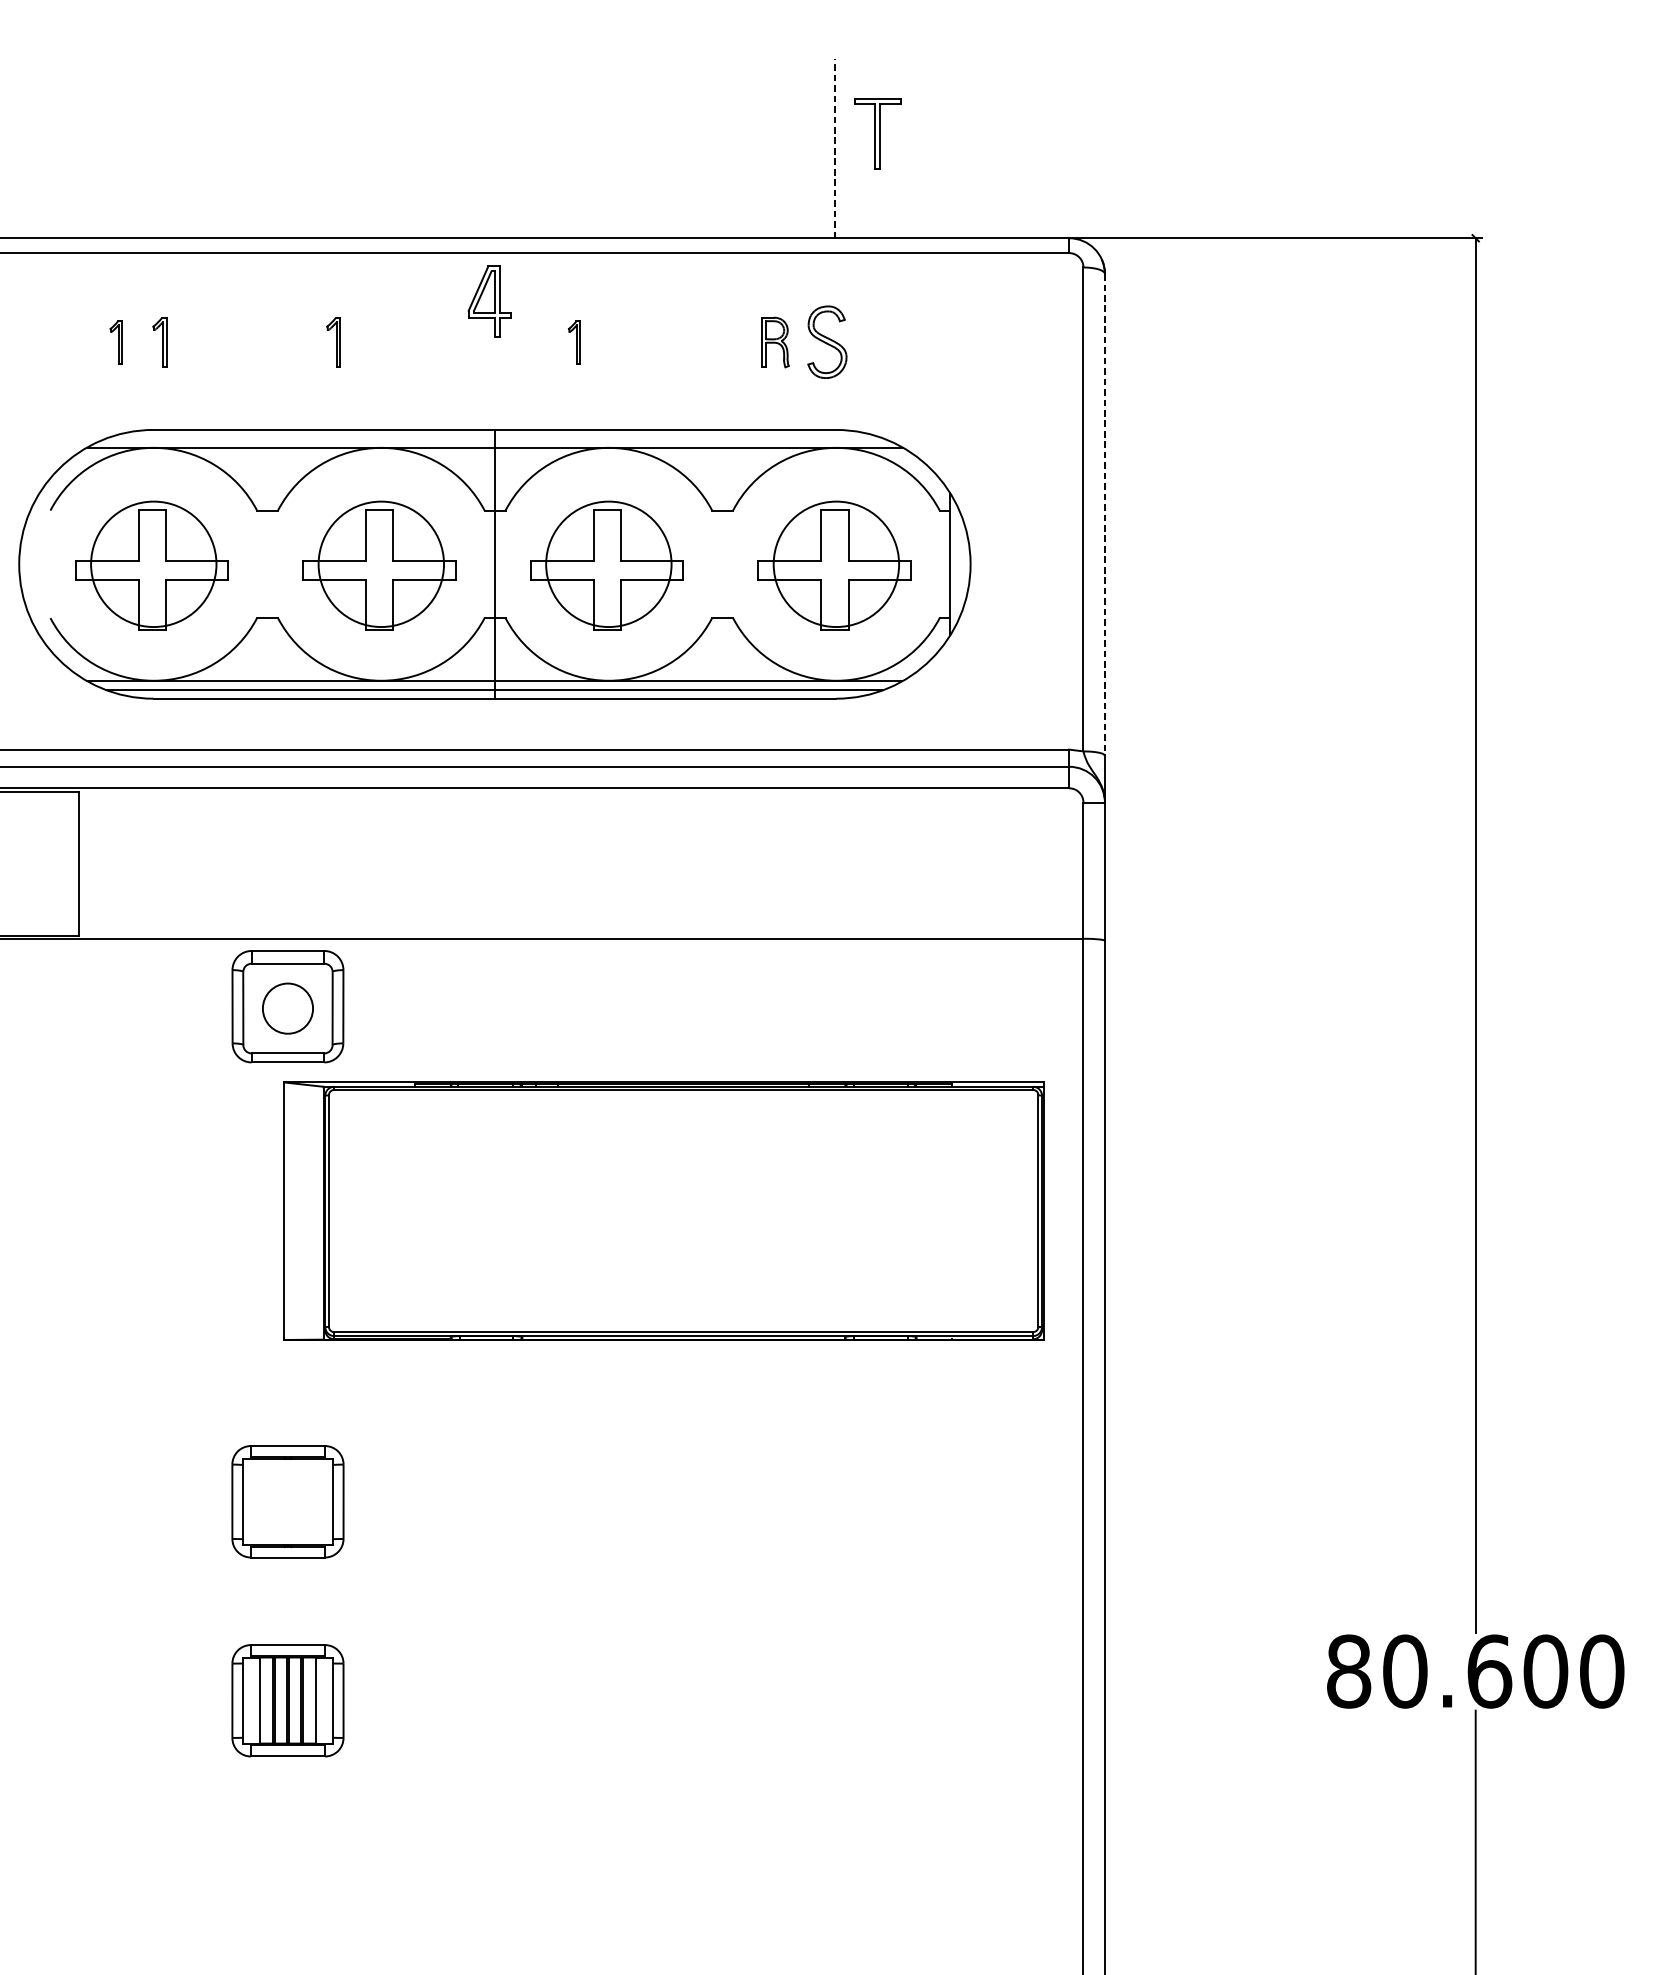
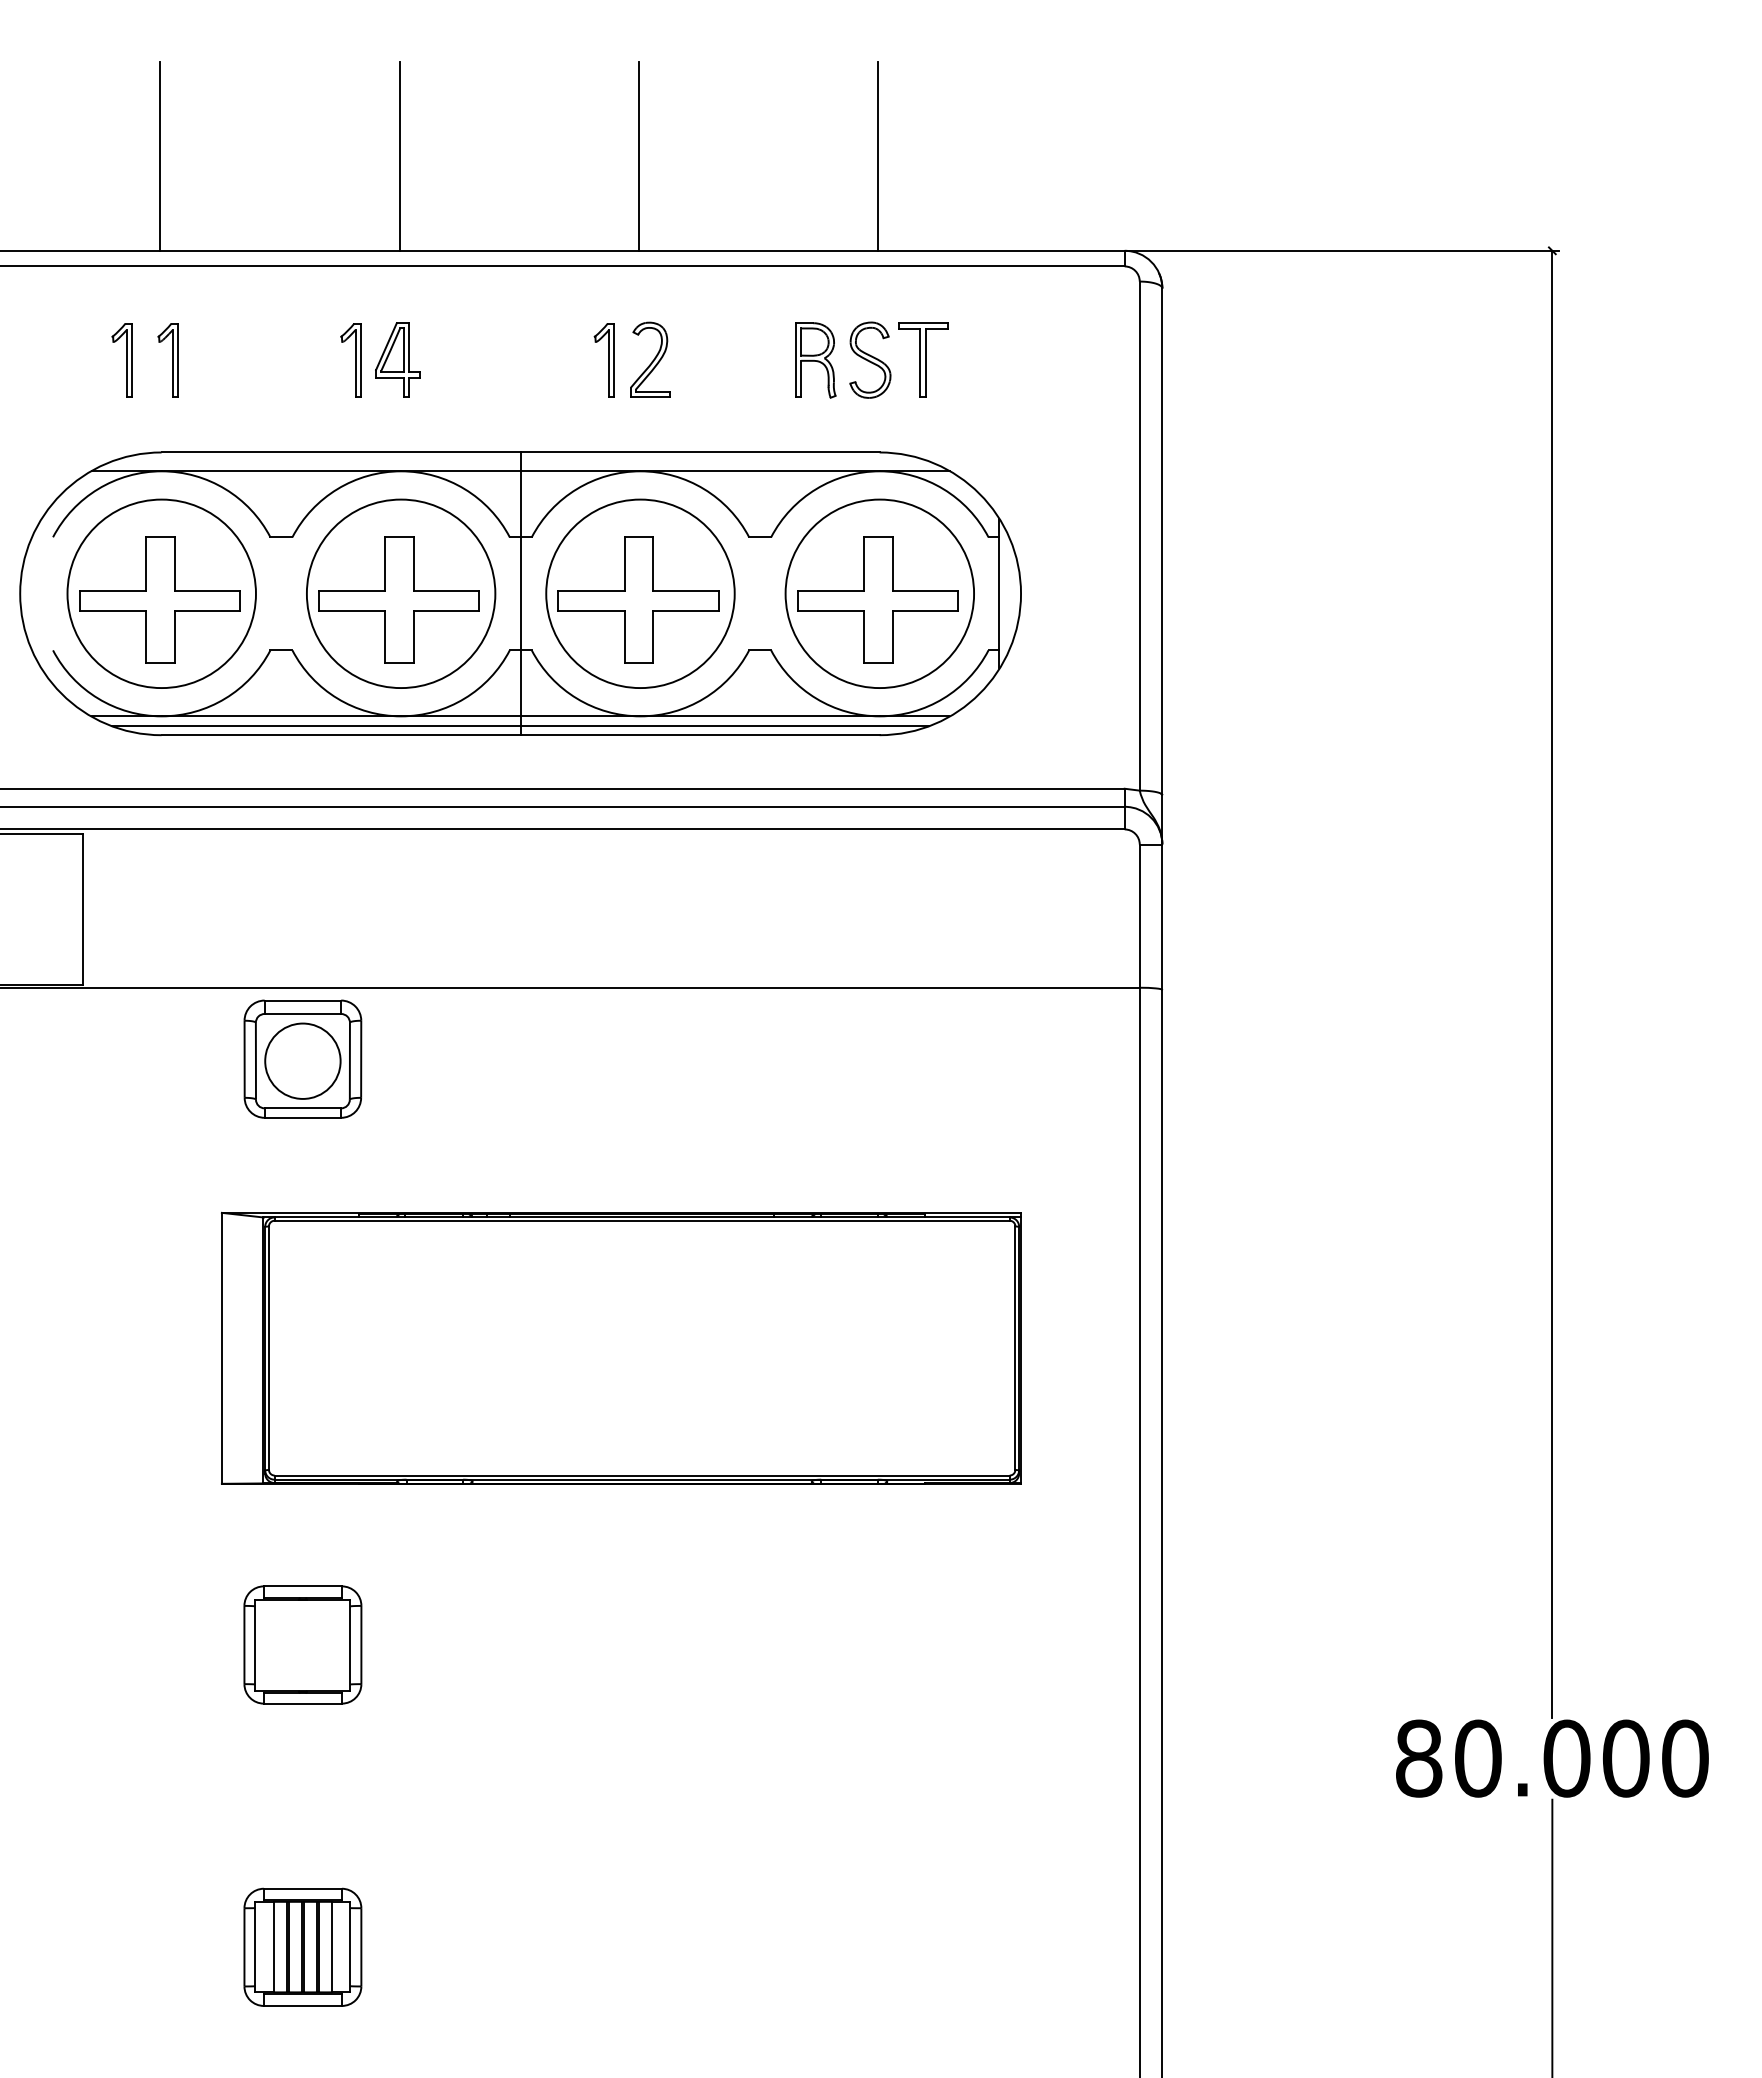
part: (877, 133) -> (923, 359), moved
line: (152, 148) -> (160, 156), added
line: (379, 148) -> (399, 156), added
line: (606, 148) -> (638, 156), added
line: (835, 148) -> (878, 156), dashed -> solid
part: (489, 300) -> (397, 359), moved
part: (618, 341) -> (650, 359), added
part: (115, 342) -> (121, 360), size x1.67
part: (159, 342) -> (167, 360), size x1.43
part: (333, 342) -> (350, 360), size x1.43
part: (573, 342) -> (603, 360), size x1.67
part: (775, 342) -> (815, 360), size x1.43
line: (1105, 515) -> (1162, 542), dashed -> solid
circle: (153, 564) -> (161, 593), size x1.43
circle: (380, 564) -> (400, 593), size x1.43
circle: (608, 564) -> (640, 593), size x1.43
circle: (836, 564) -> (879, 593), size x1.43
circle: (287, 1007) -> (302, 1060), size x1.43
part: (664, 1210) -> (621, 1347), moved
part: (287, 1501) -> (302, 1644), moved
text: (1489, 1671) -> (1566, 1758), 80.600 -> 80.000
part: (287, 1699) -> (302, 1946), moved

